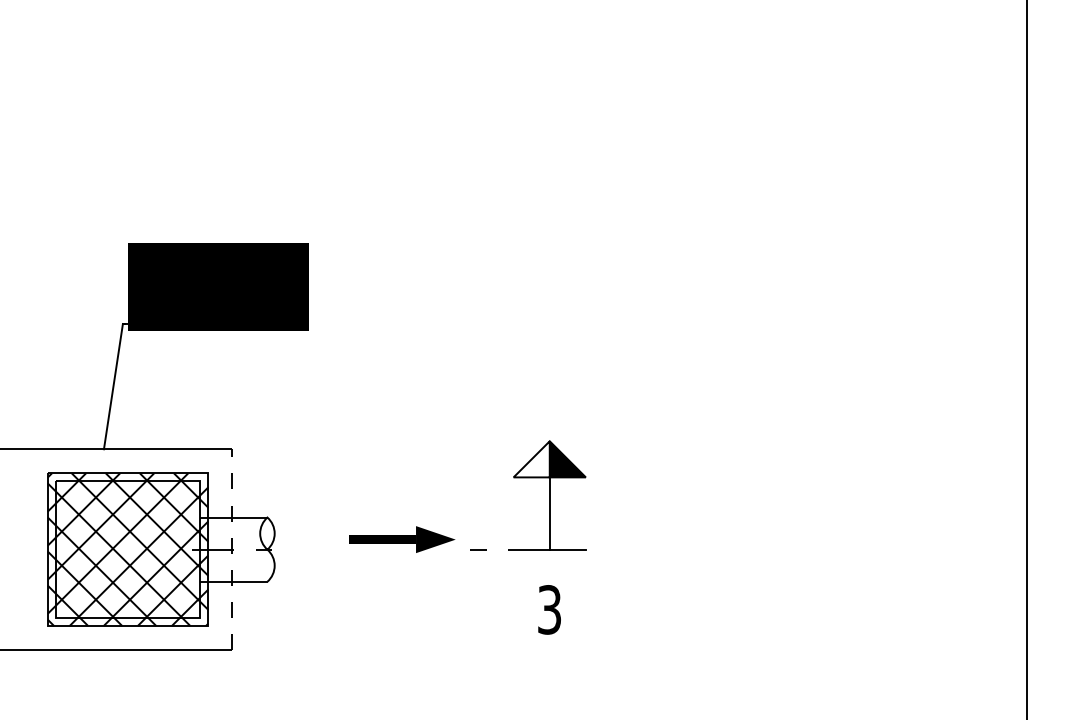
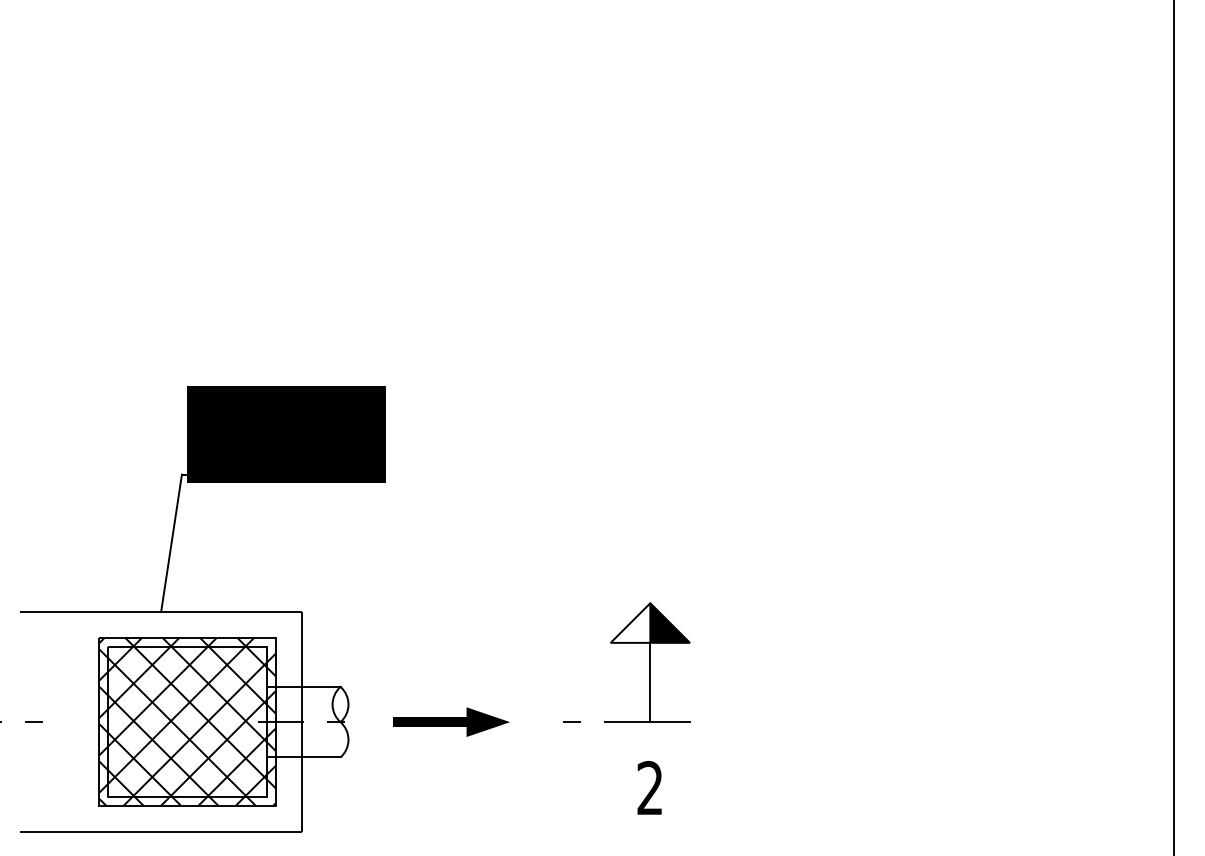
part: (402, 539) -> (451, 721), moved
line: (232, 549) -> (302, 721), dashed -> solid
text: (549, 610) -> (649, 788), 3 -> 2

